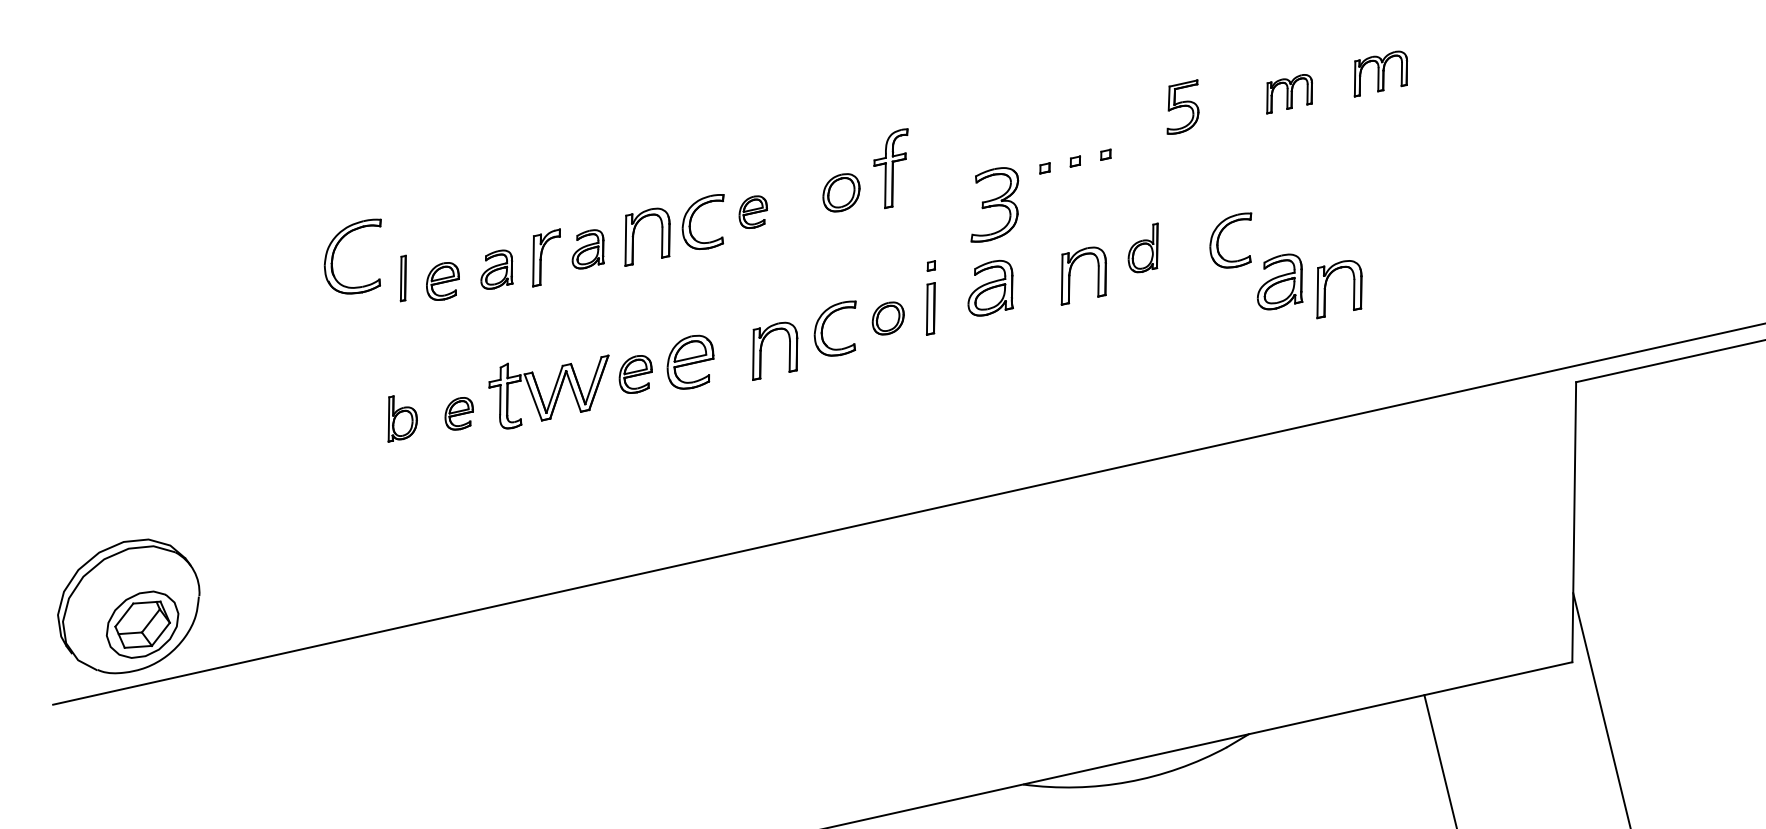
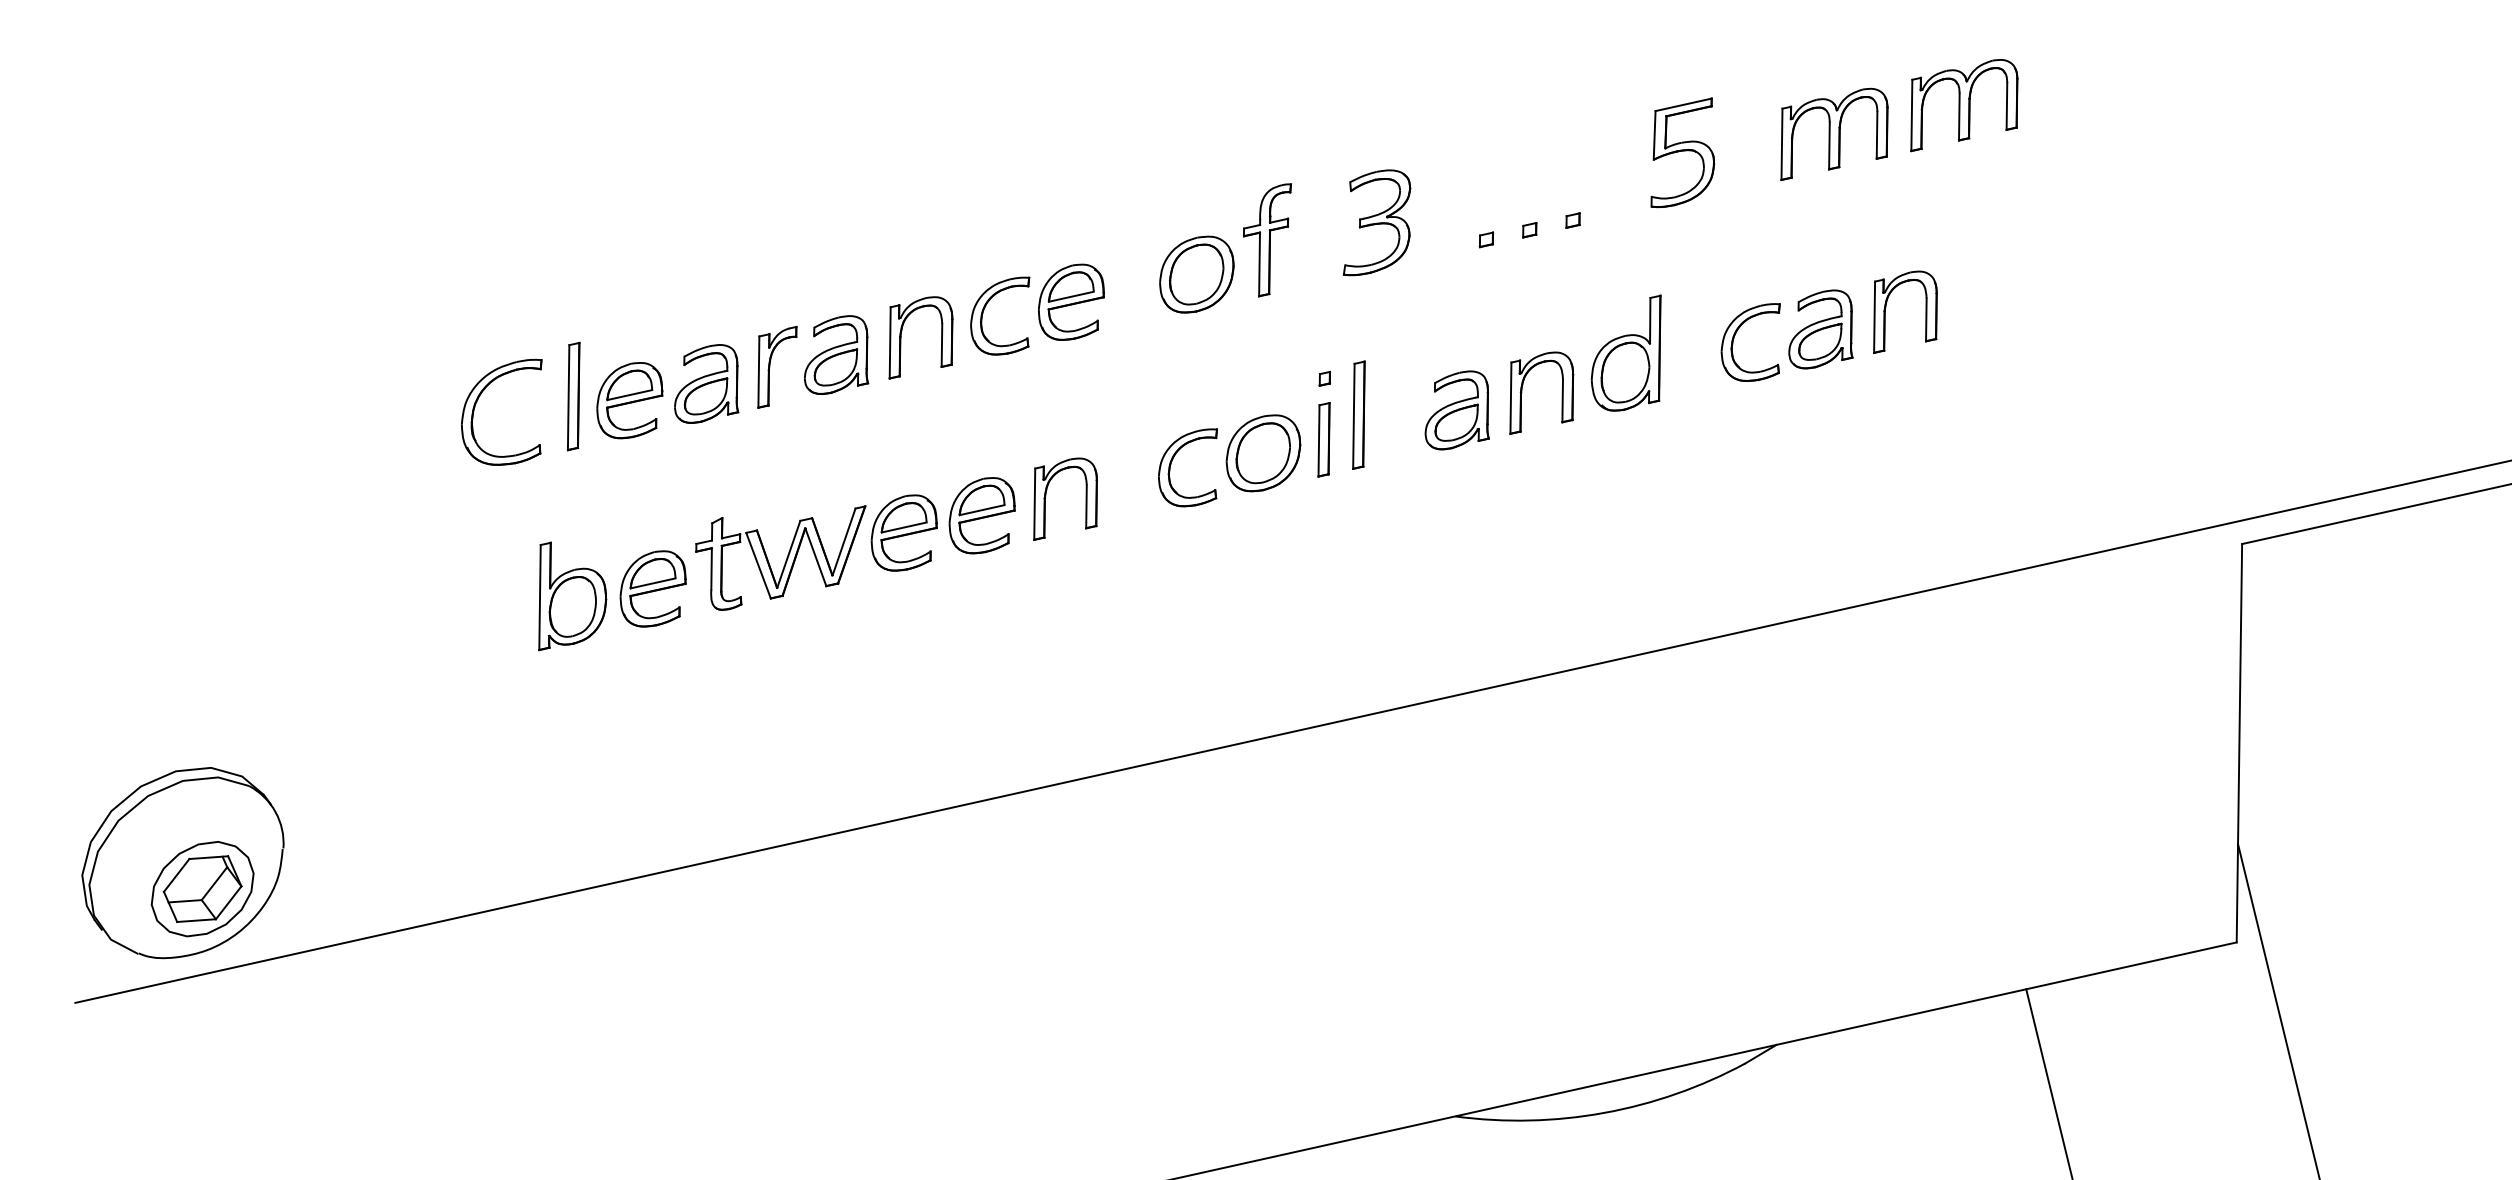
part: (1381, 73) -> (1964, 105), size x1.43
part: (1289, 93) -> (1834, 133), size x1.67
part: (1182, 106) -> (1682, 152), size x1.43
part: (841, 192) -> (1196, 274), size x1.43
part: (994, 204) -> (1376, 222), moved
part: (753, 211) -> (1071, 301), size x1.67
part: (336, 247) -> (478, 399), moved
part: (1142, 247) -> (1625, 352), size x1.67
part: (588, 248) -> (836, 354), size x1.43
part: (496, 269) -> (706, 383), size x1.43
part: (403, 278) -> (573, 396), size x1.67
part: (442, 281) -> (629, 400), size x1.43
part: (1279, 282) -> (1820, 329), moved
part: (1326, 286) -> (1886, 307), moved
part: (990, 288) -> (1456, 410), moved
part: (955, 291) -> (1358, 414), added
part: (888, 318) -> (1263, 453), size x1.67
part: (761, 348) -> (1046, 495), moved
part: (635, 374) -> (903, 532), size x1.43
part: (458, 413) -> (652, 588), size x1.67
part: (402, 419) -> (572, 596), size x1.67

